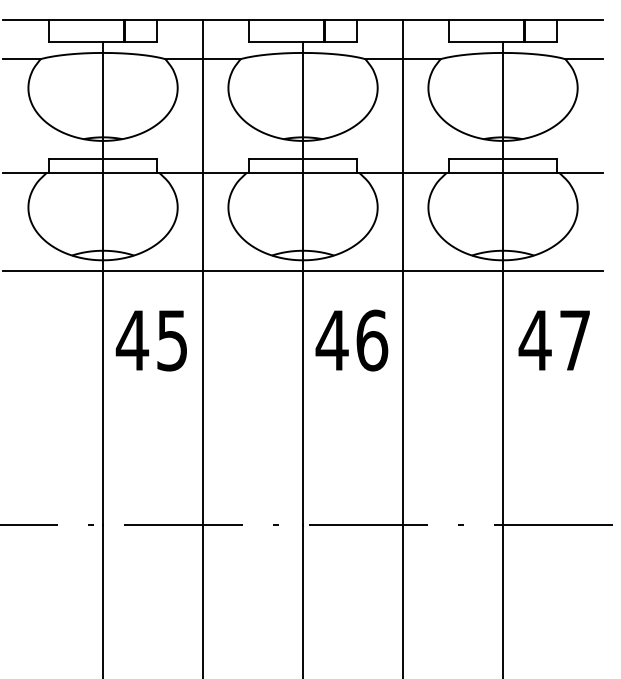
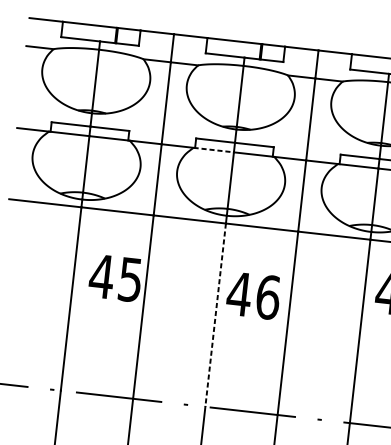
line: (275, 172) -> (214, 150), solid -> dashed
text: (150, 340) -> (114, 277), moved
text: (351, 340) -> (253, 295), moved
line: (303, 397) -> (216, 314), solid -> dashed

